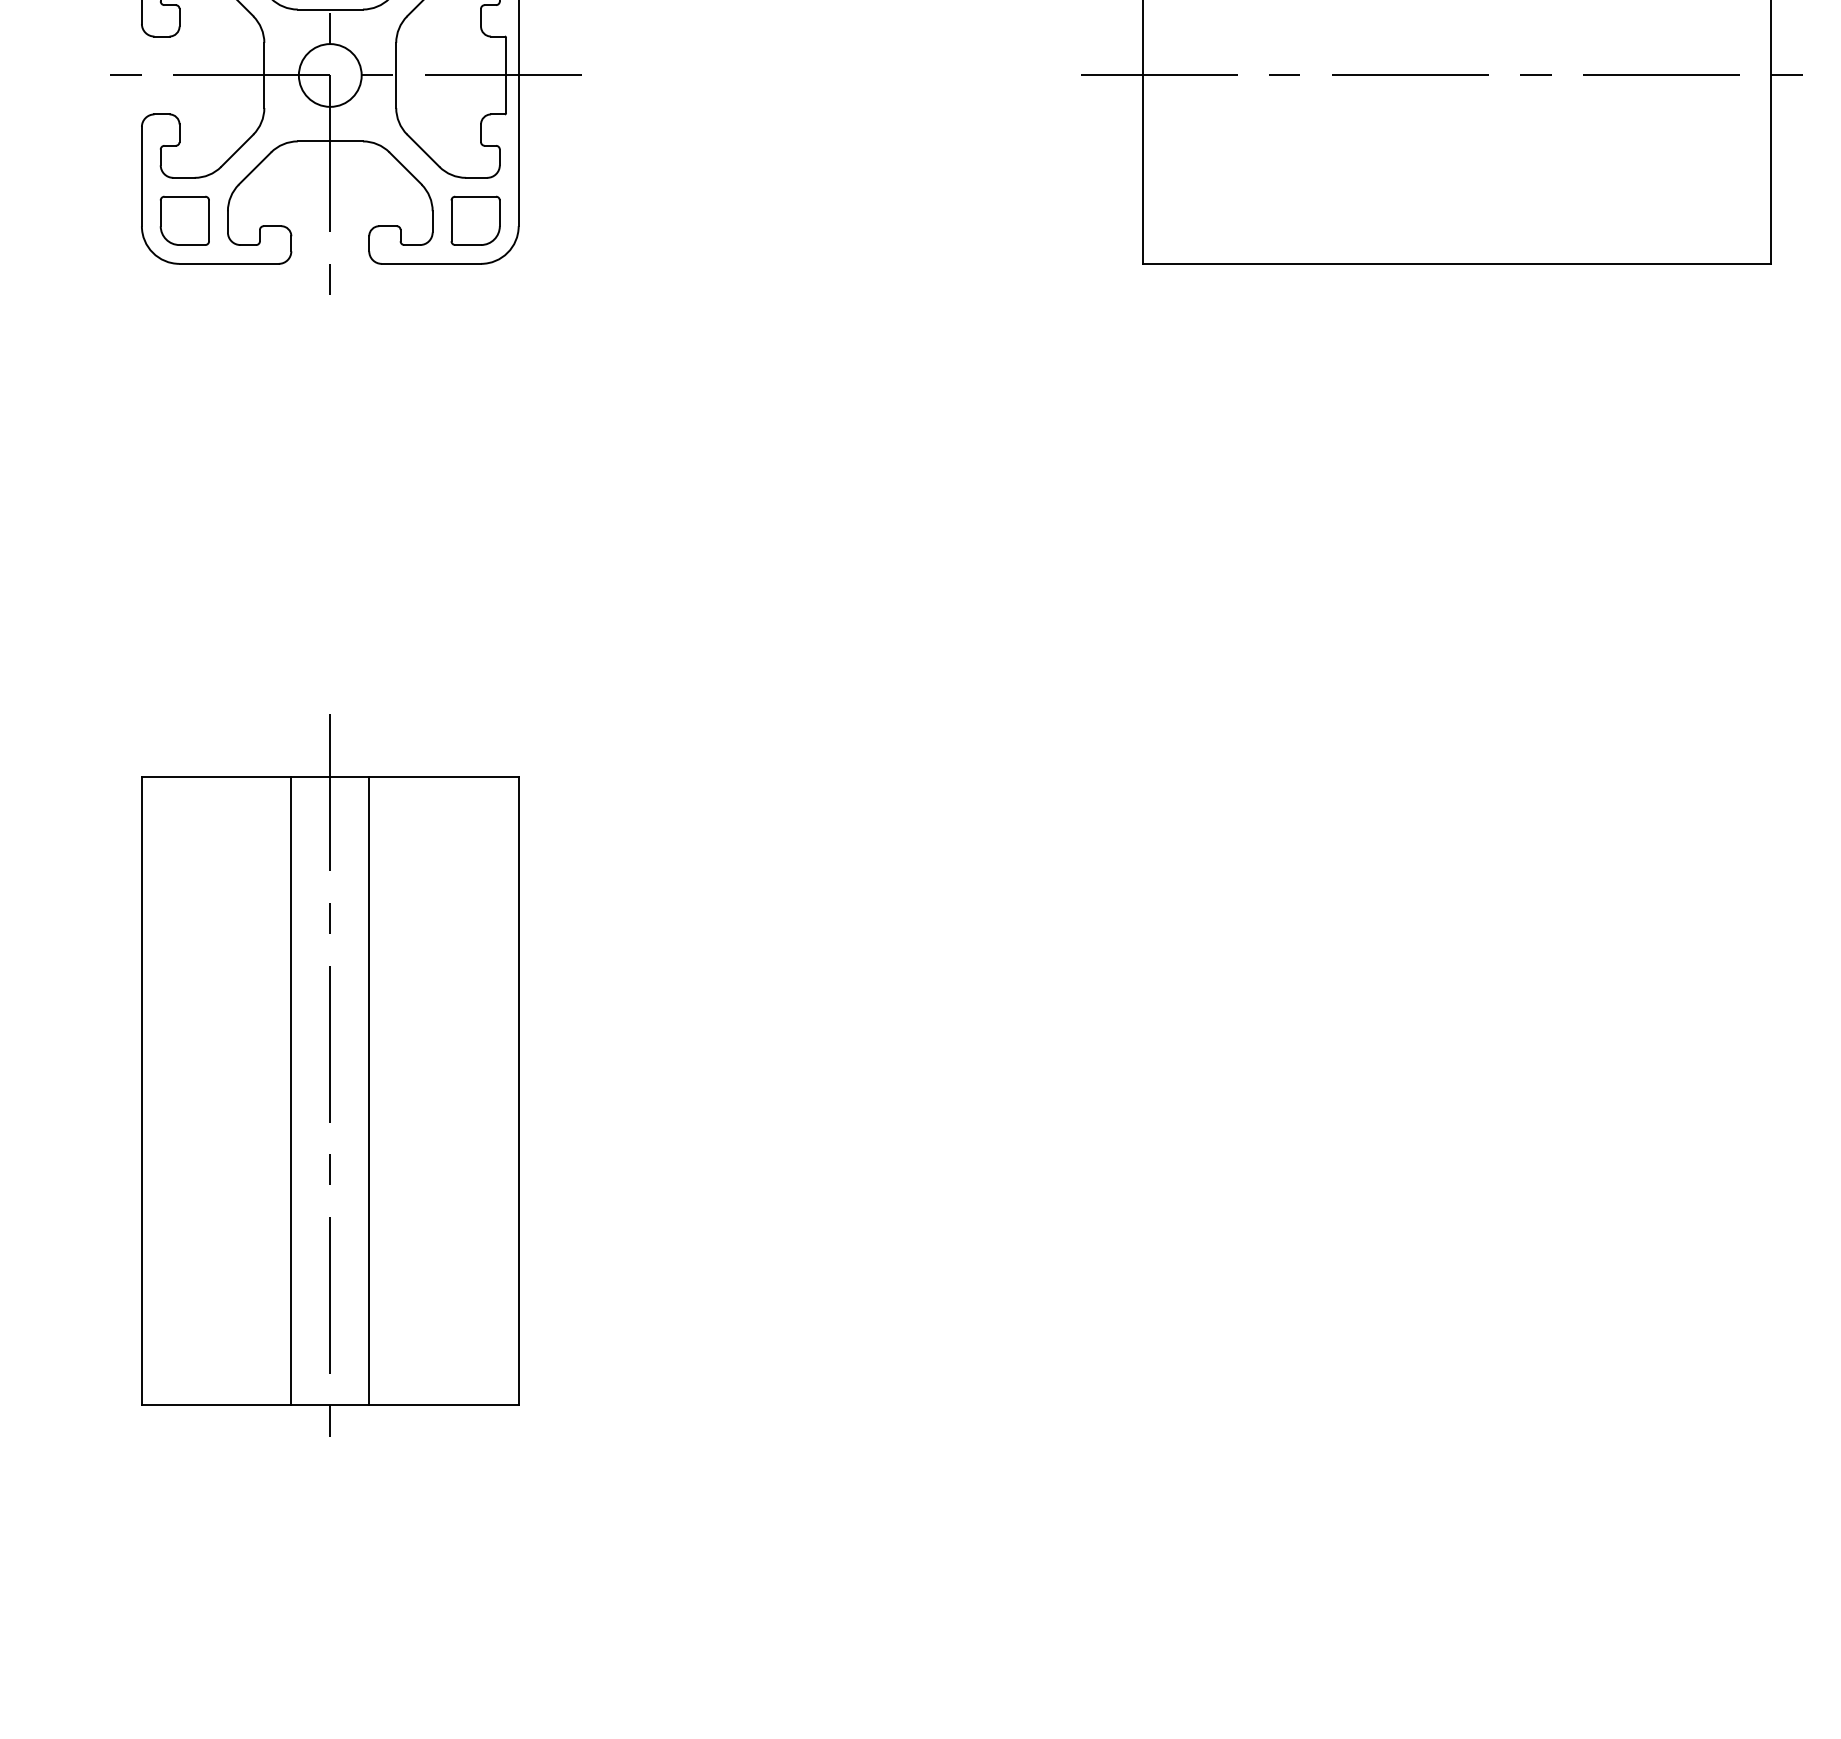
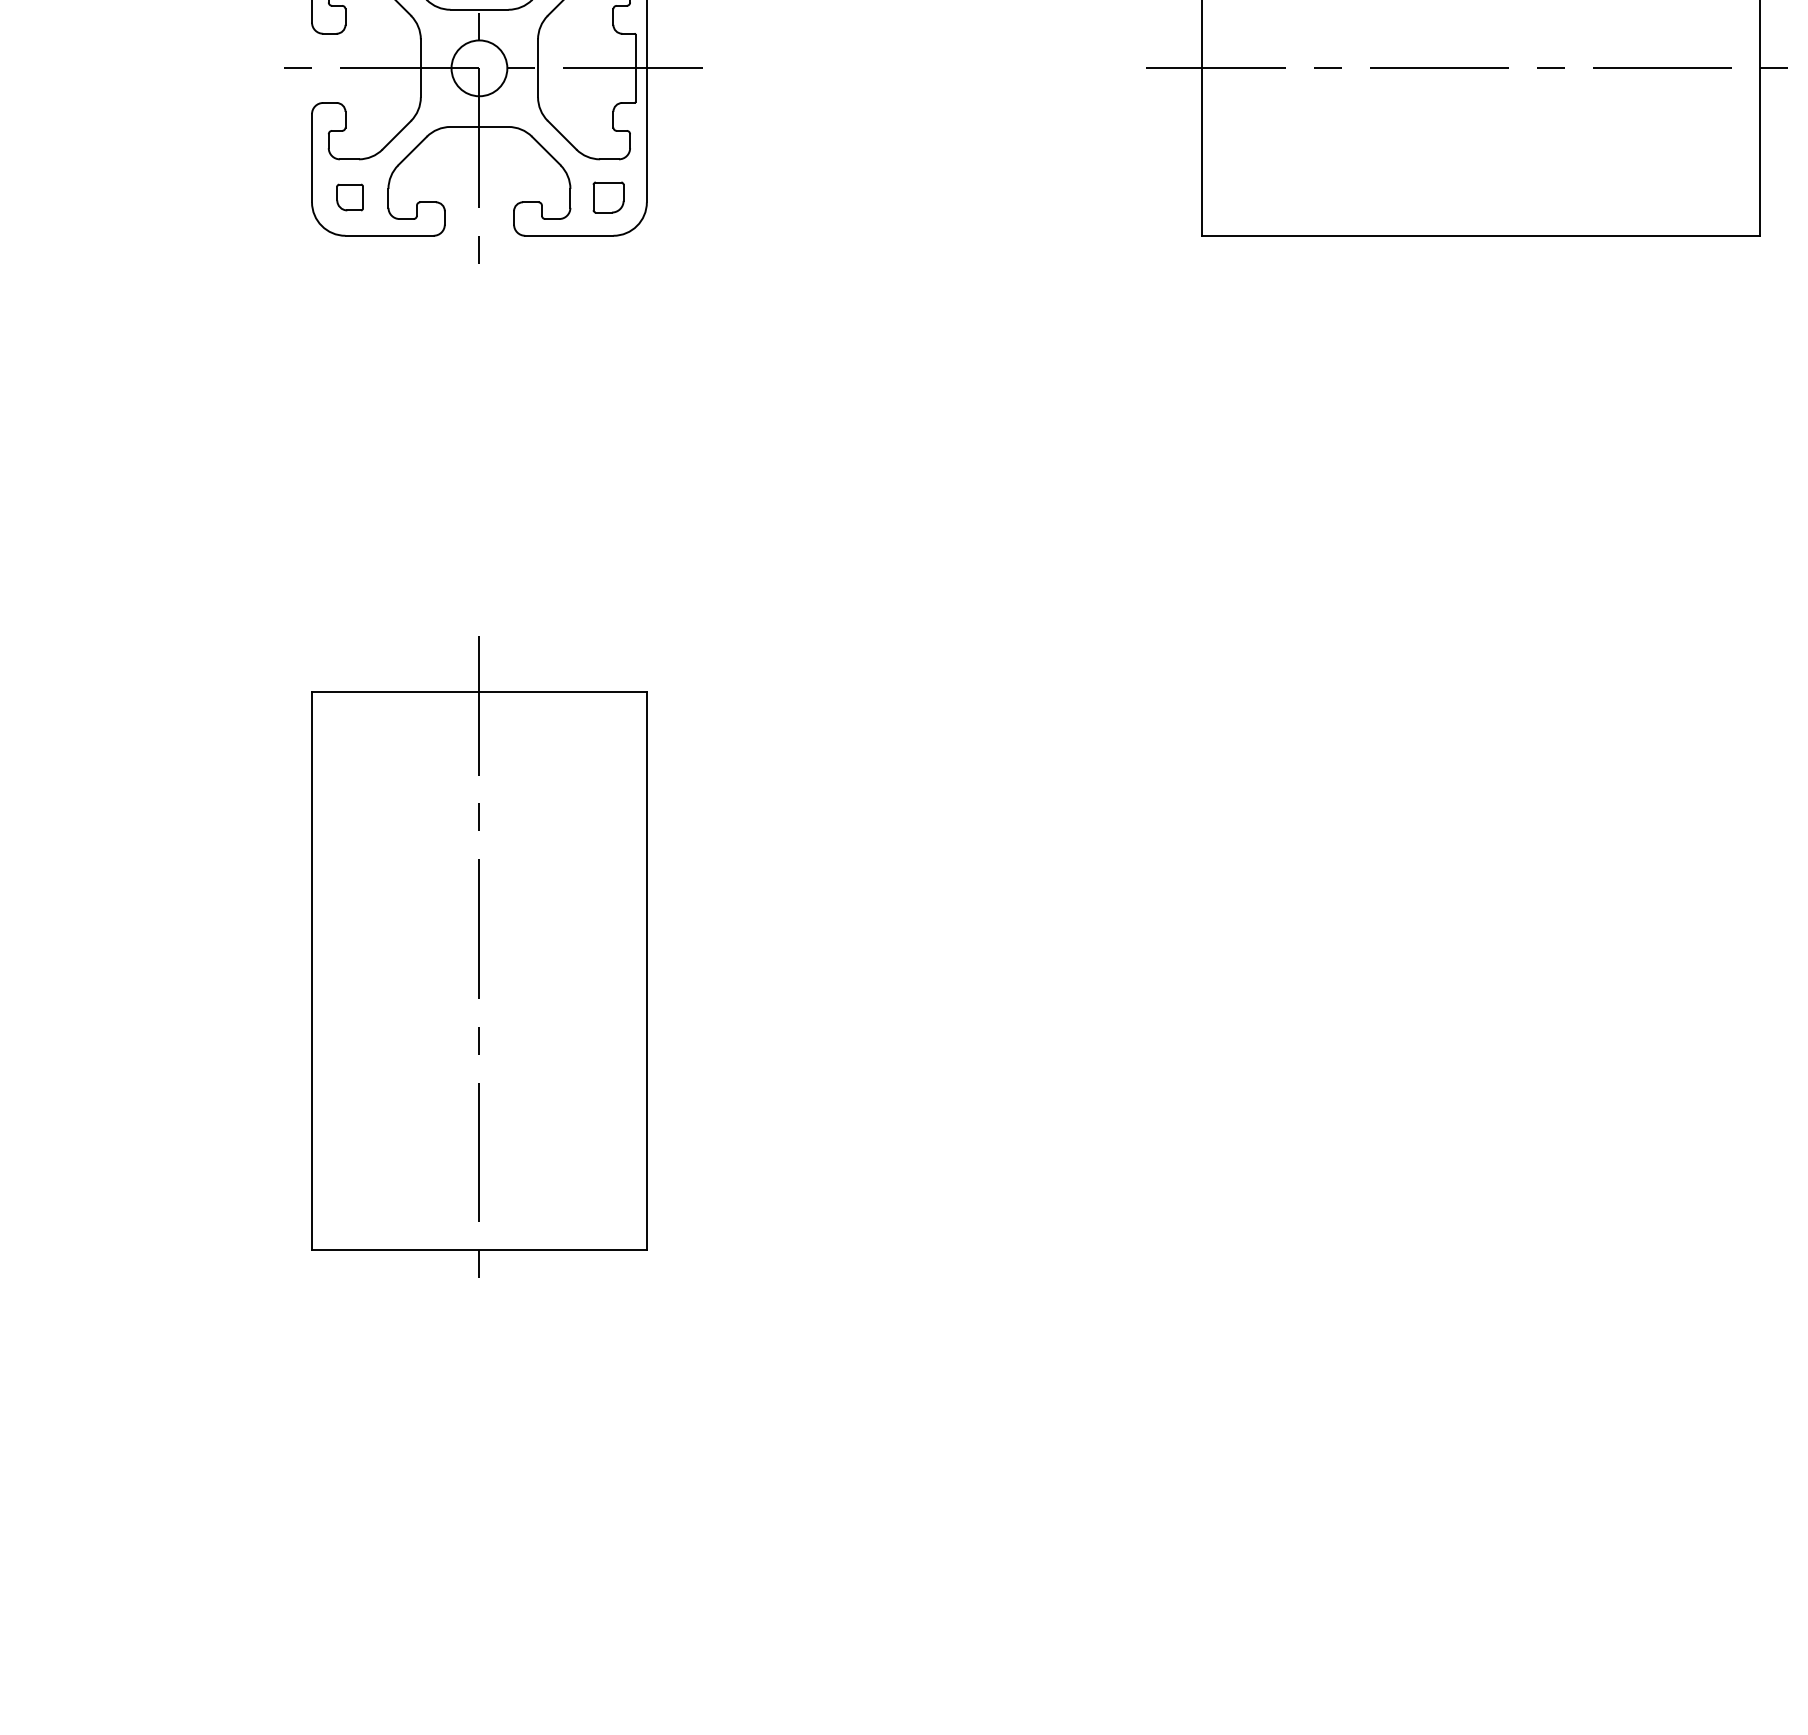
part: (184, 220) -> (349, 197), size x0.6
part: (475, 220) -> (608, 197), size x0.7
line: (290, 1090) -> (444, 970), removed
line: (369, 1090) -> (514, 970), removed

